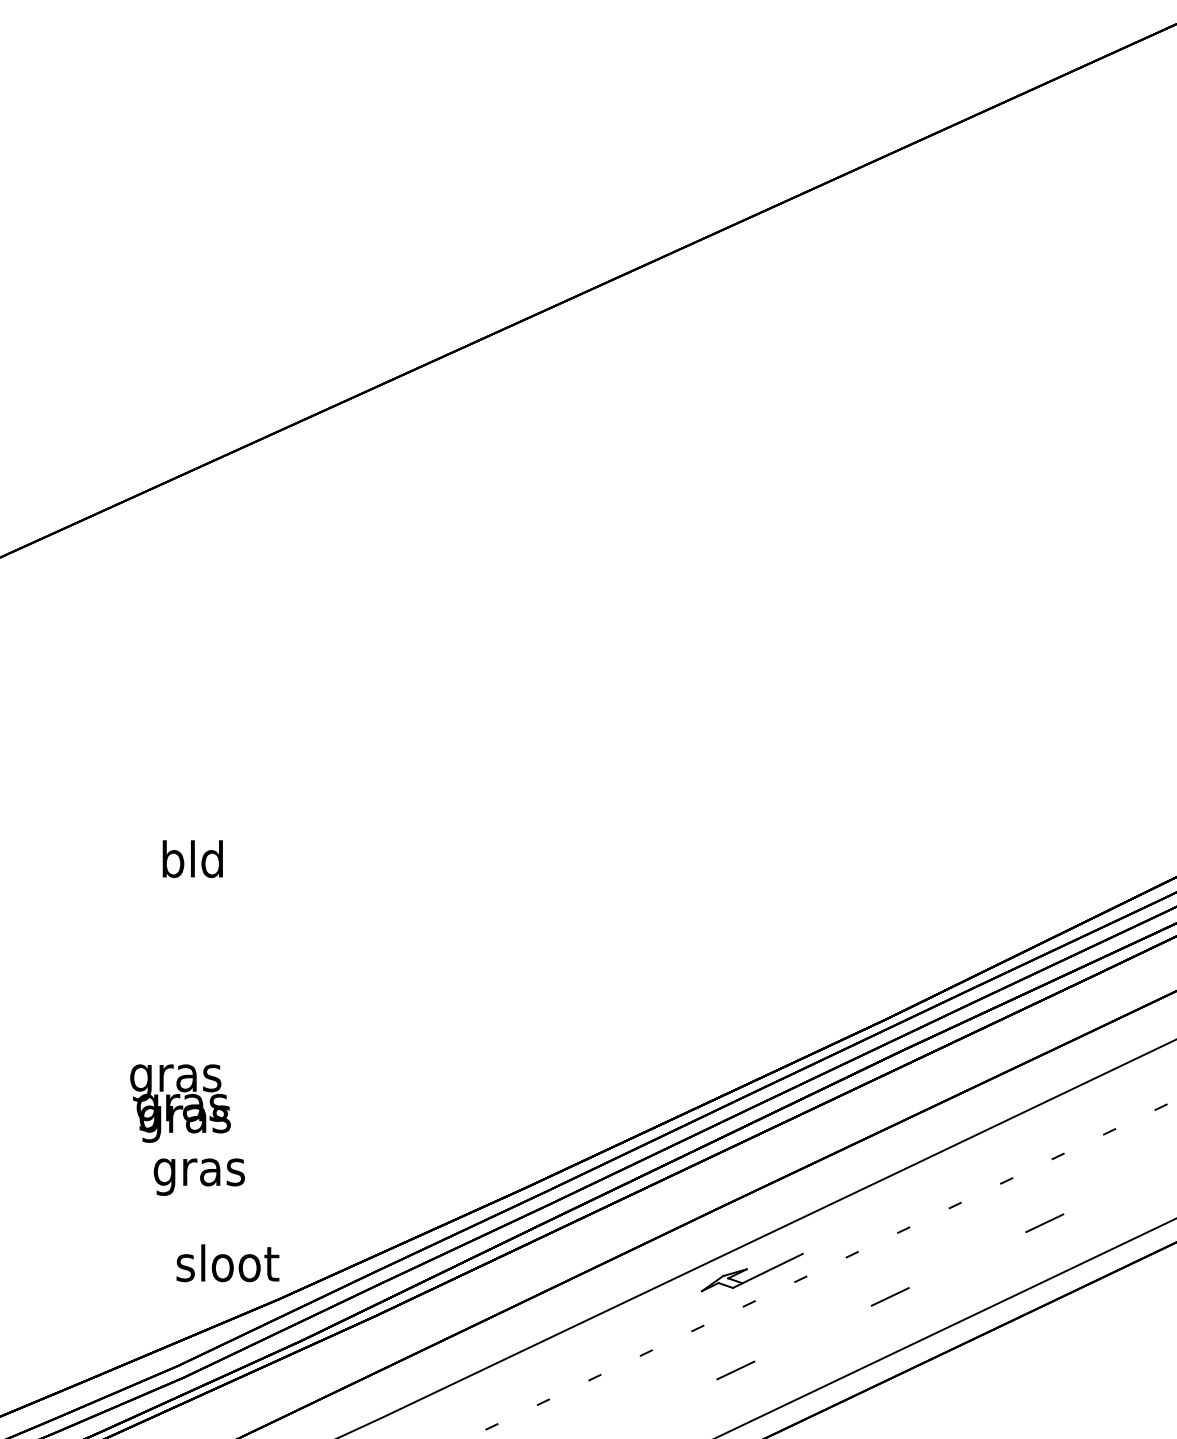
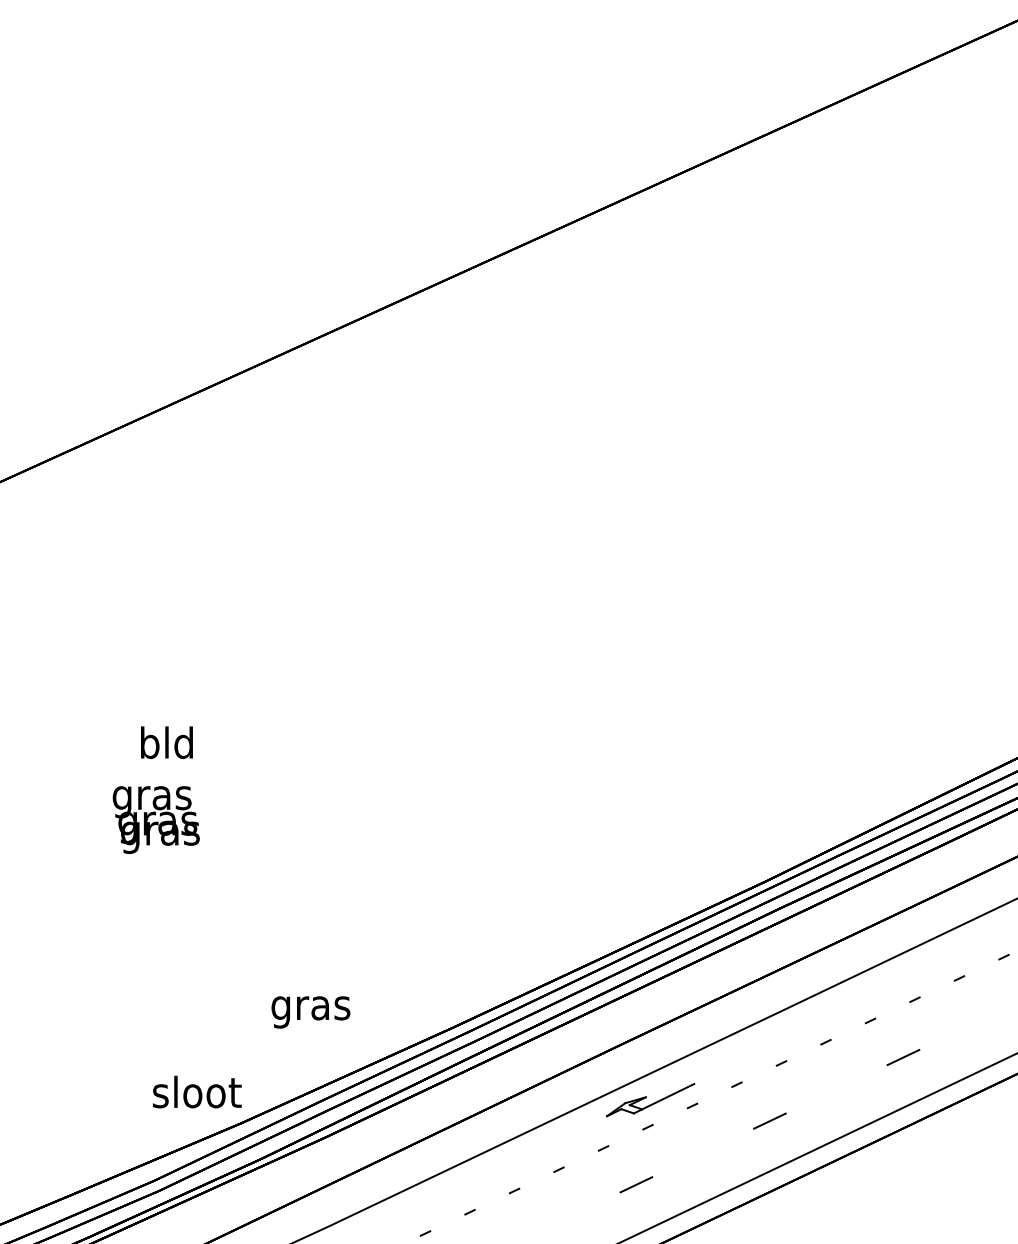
text: (180, 1103) -> (156, 819), moved
text: (198, 1176) -> (310, 1011), moved

